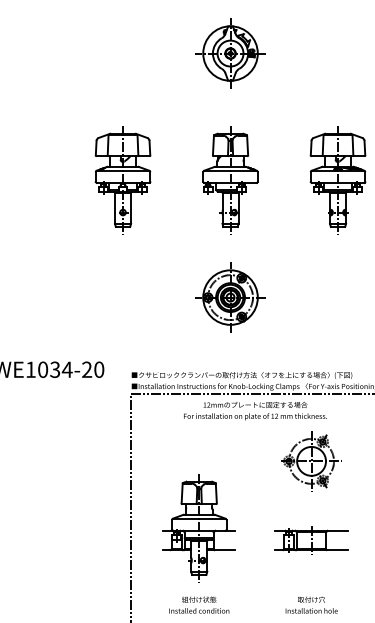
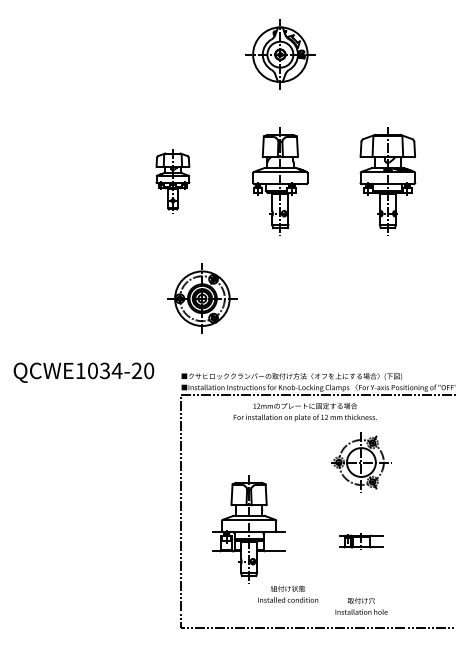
part: (122, 180) -> (172, 181), size x0.6
part: (230, 297) -> (202, 298), moved
part: (311, 540) -> (361, 541), size x0.6
text: (199, 604) -> (288, 593), moved

